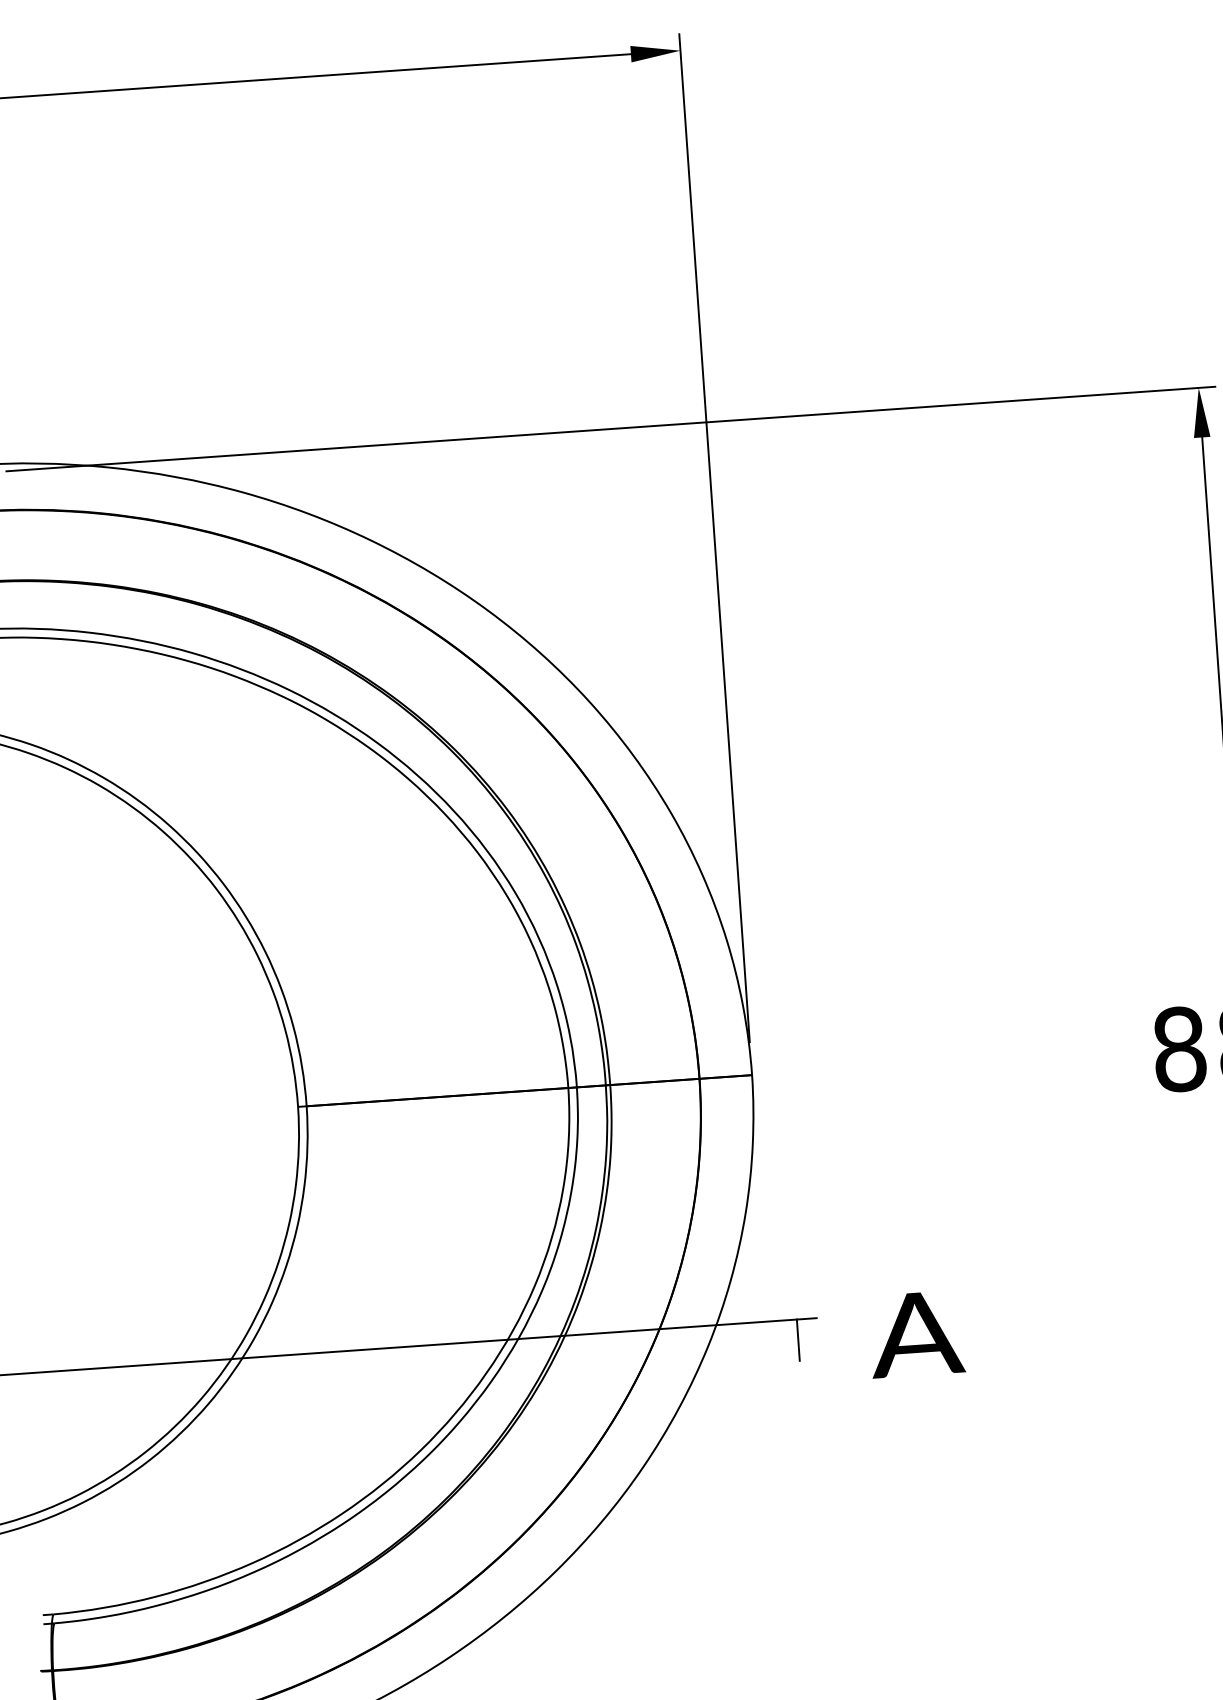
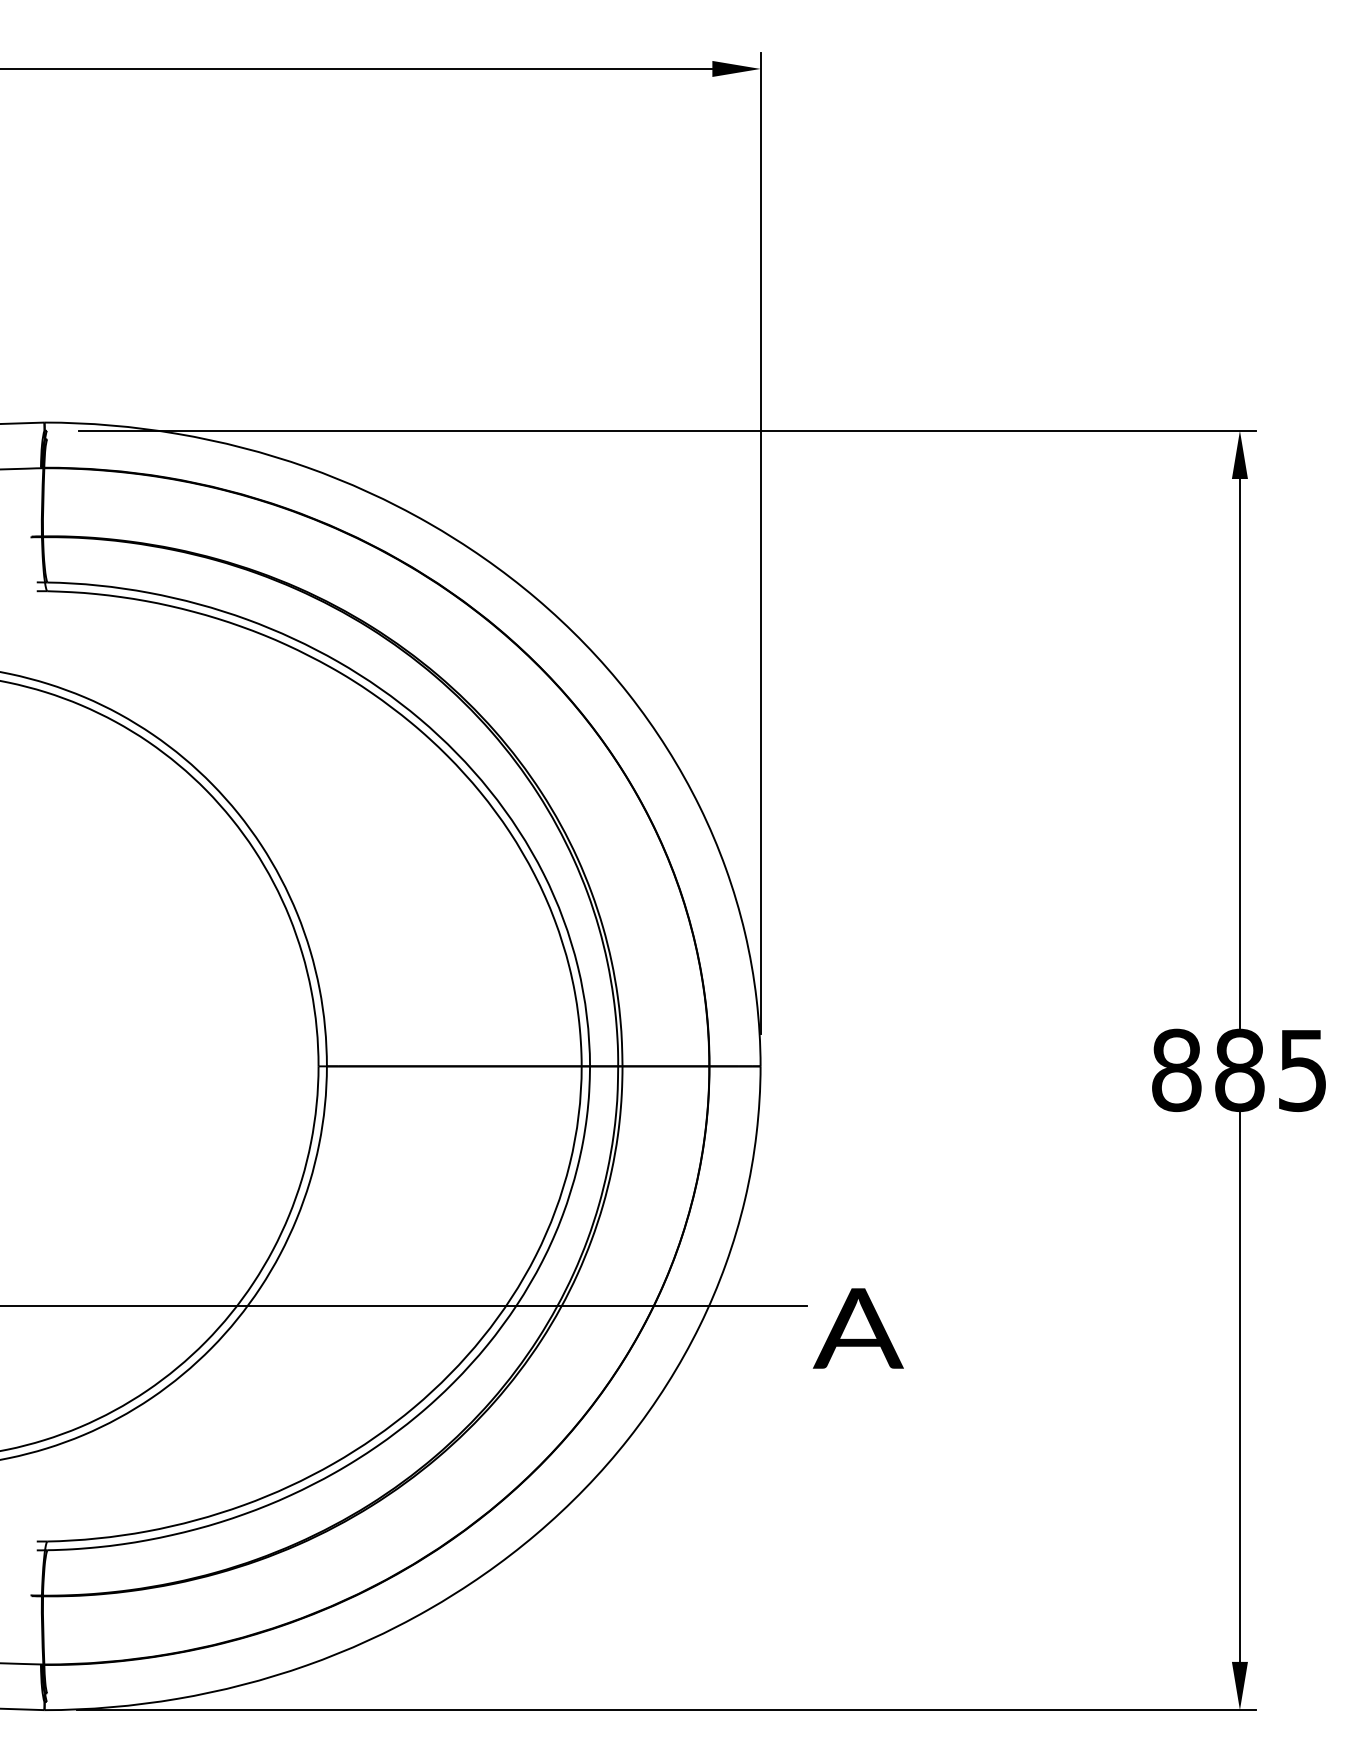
text: (916, 1334) -> (858, 1328), moved
line: (798, 1340) -> (787, 1326), removed

